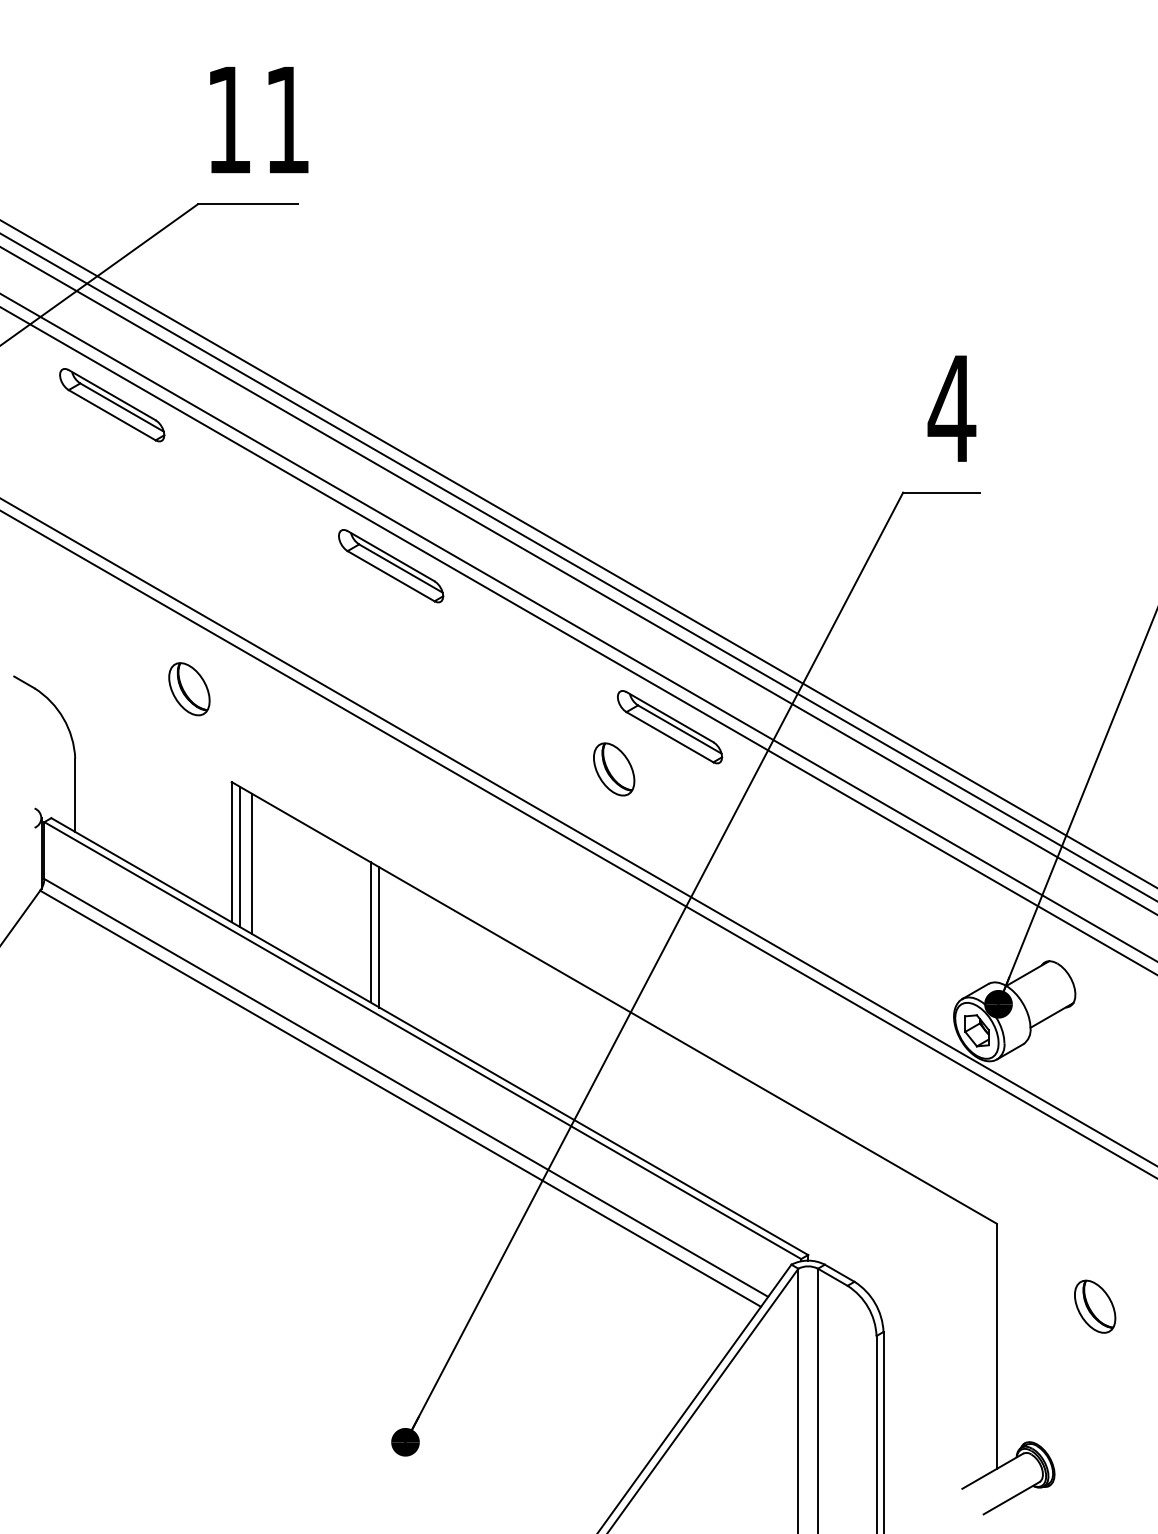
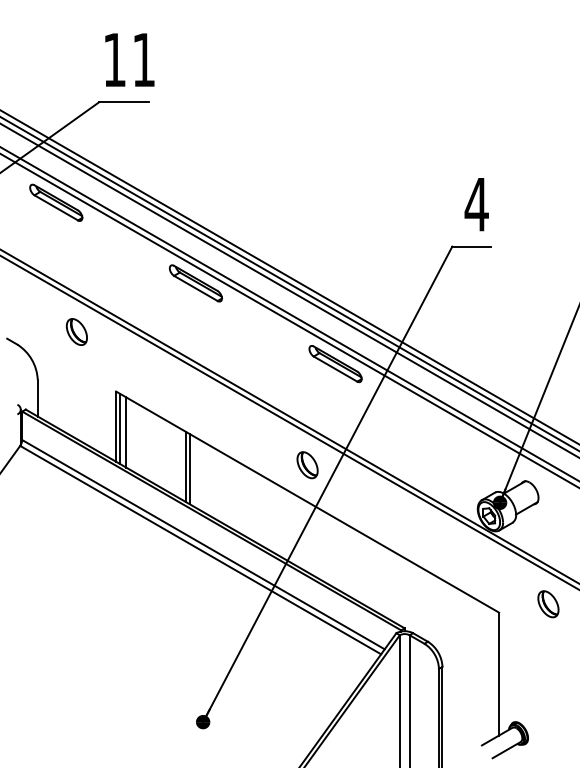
part: (188, 688) -> (76, 331), moved
part: (613, 769) -> (307, 465), moved
part: (1095, 1307) -> (548, 604), moved

